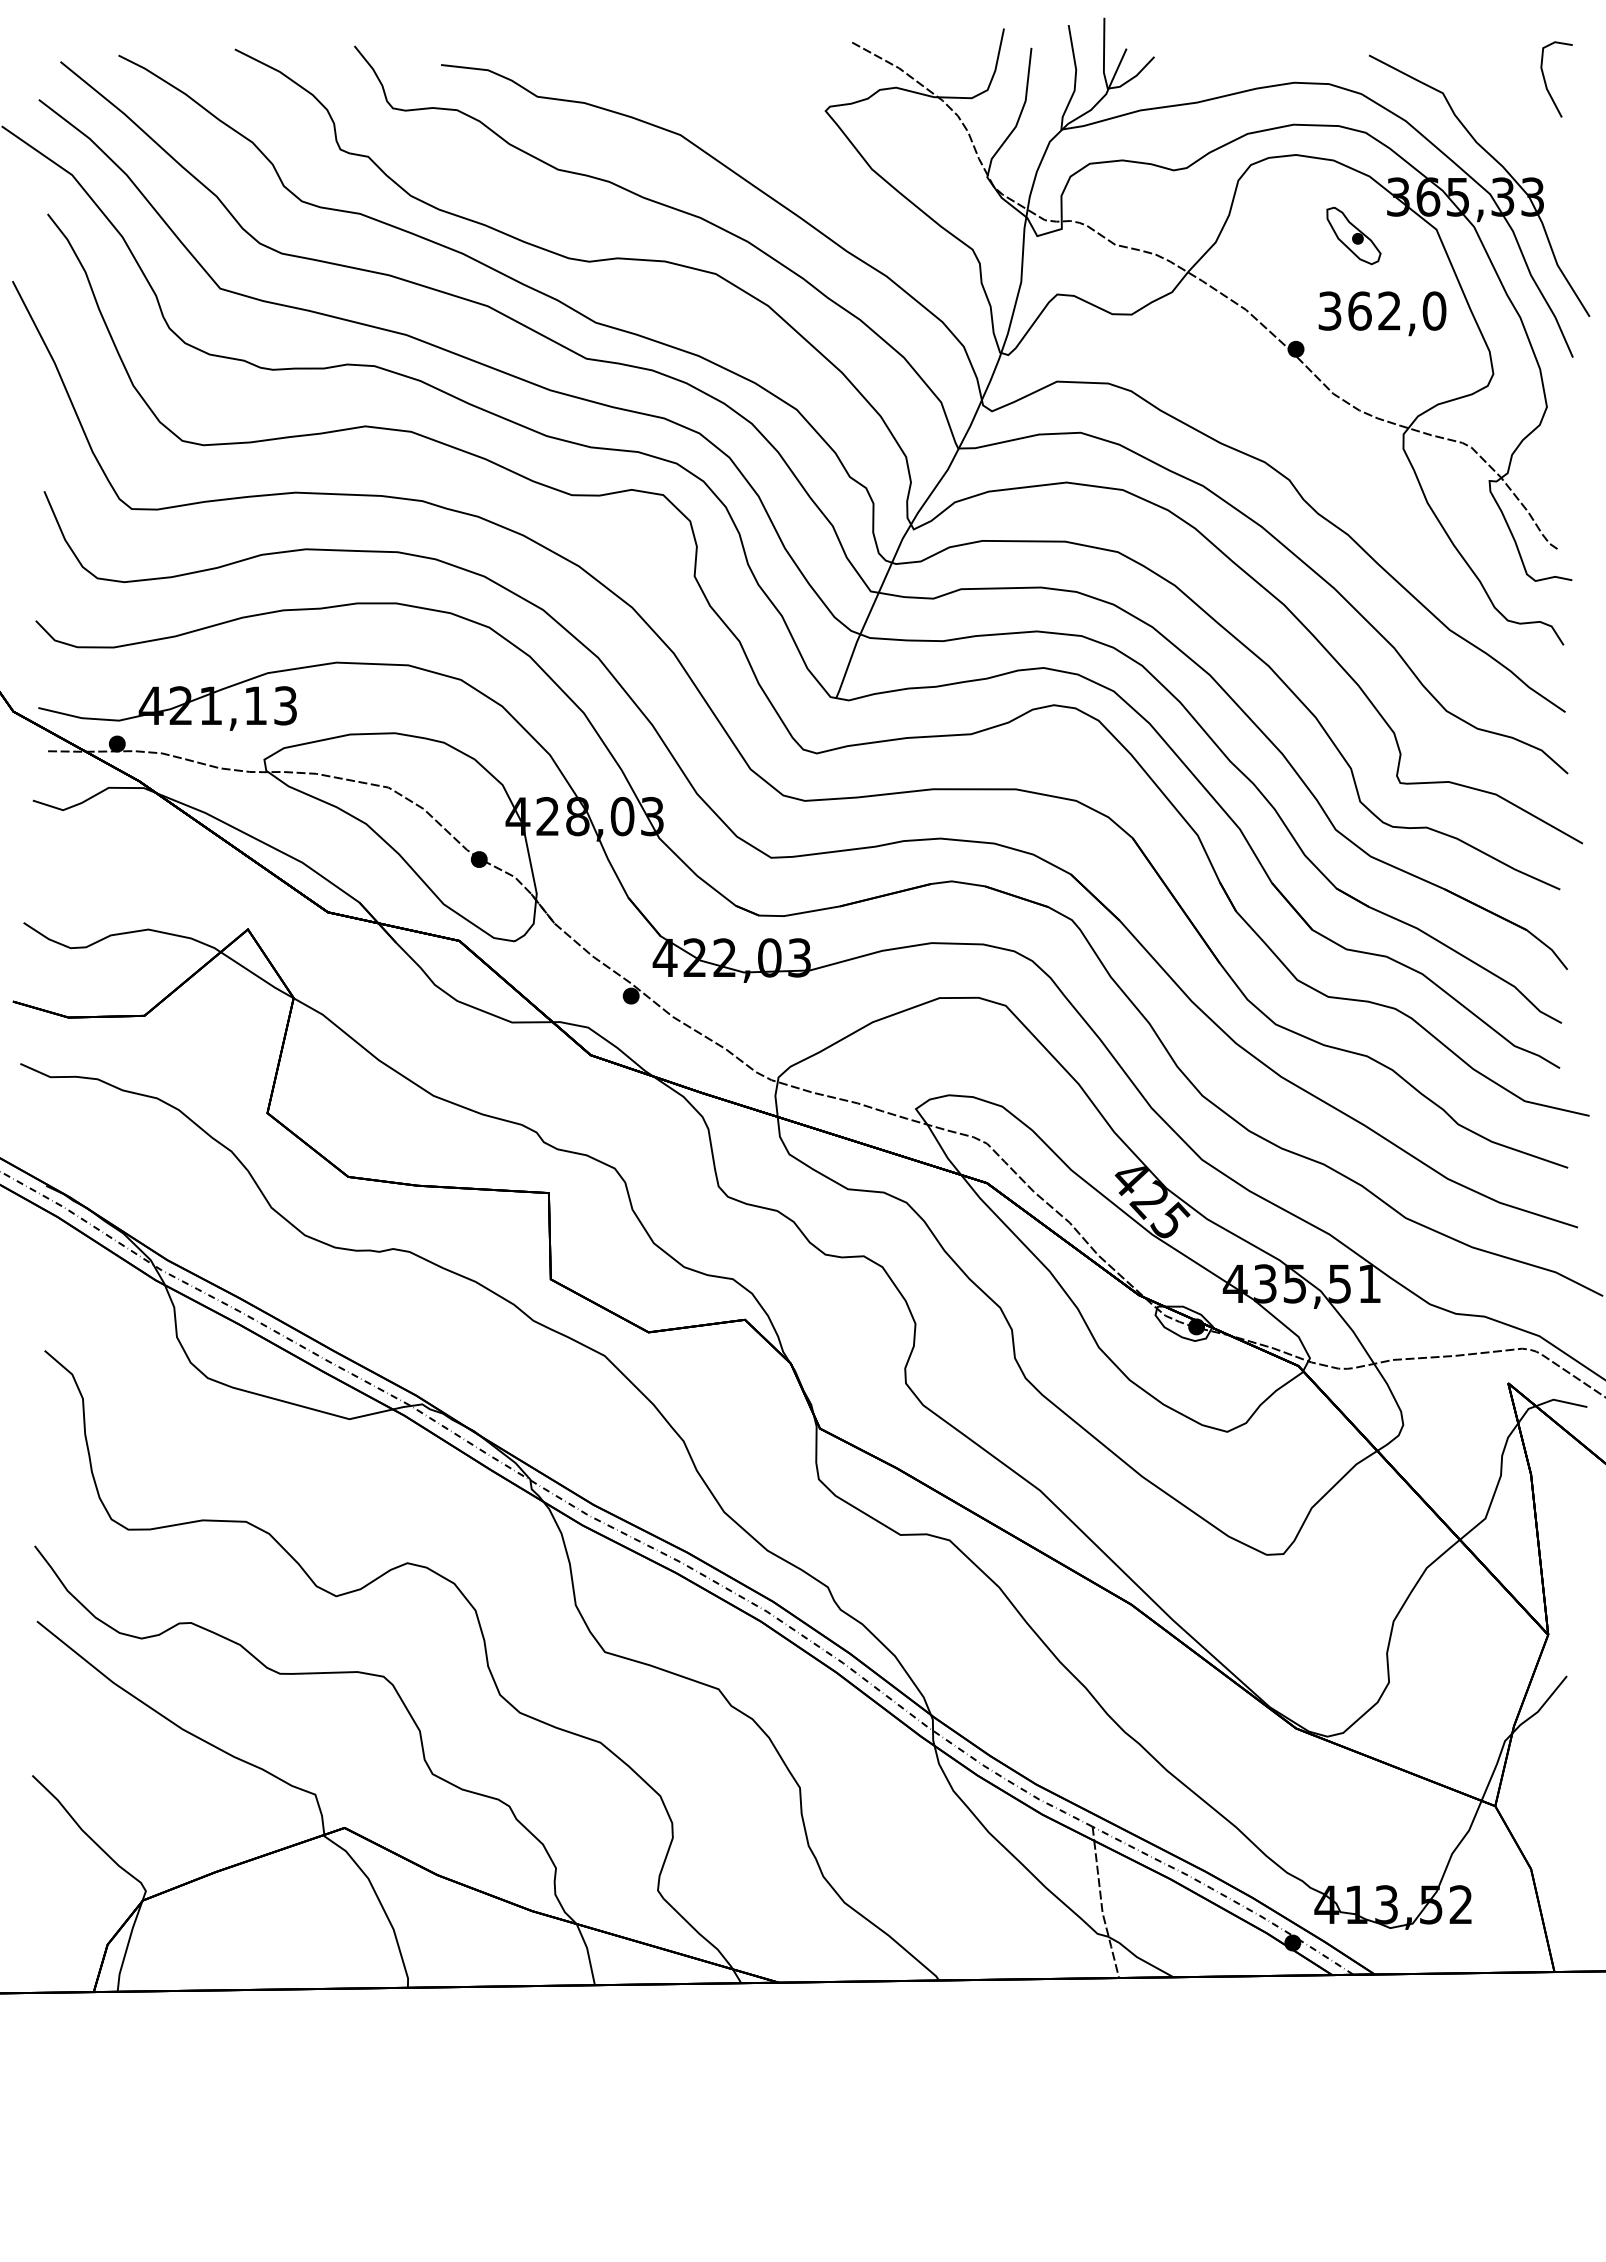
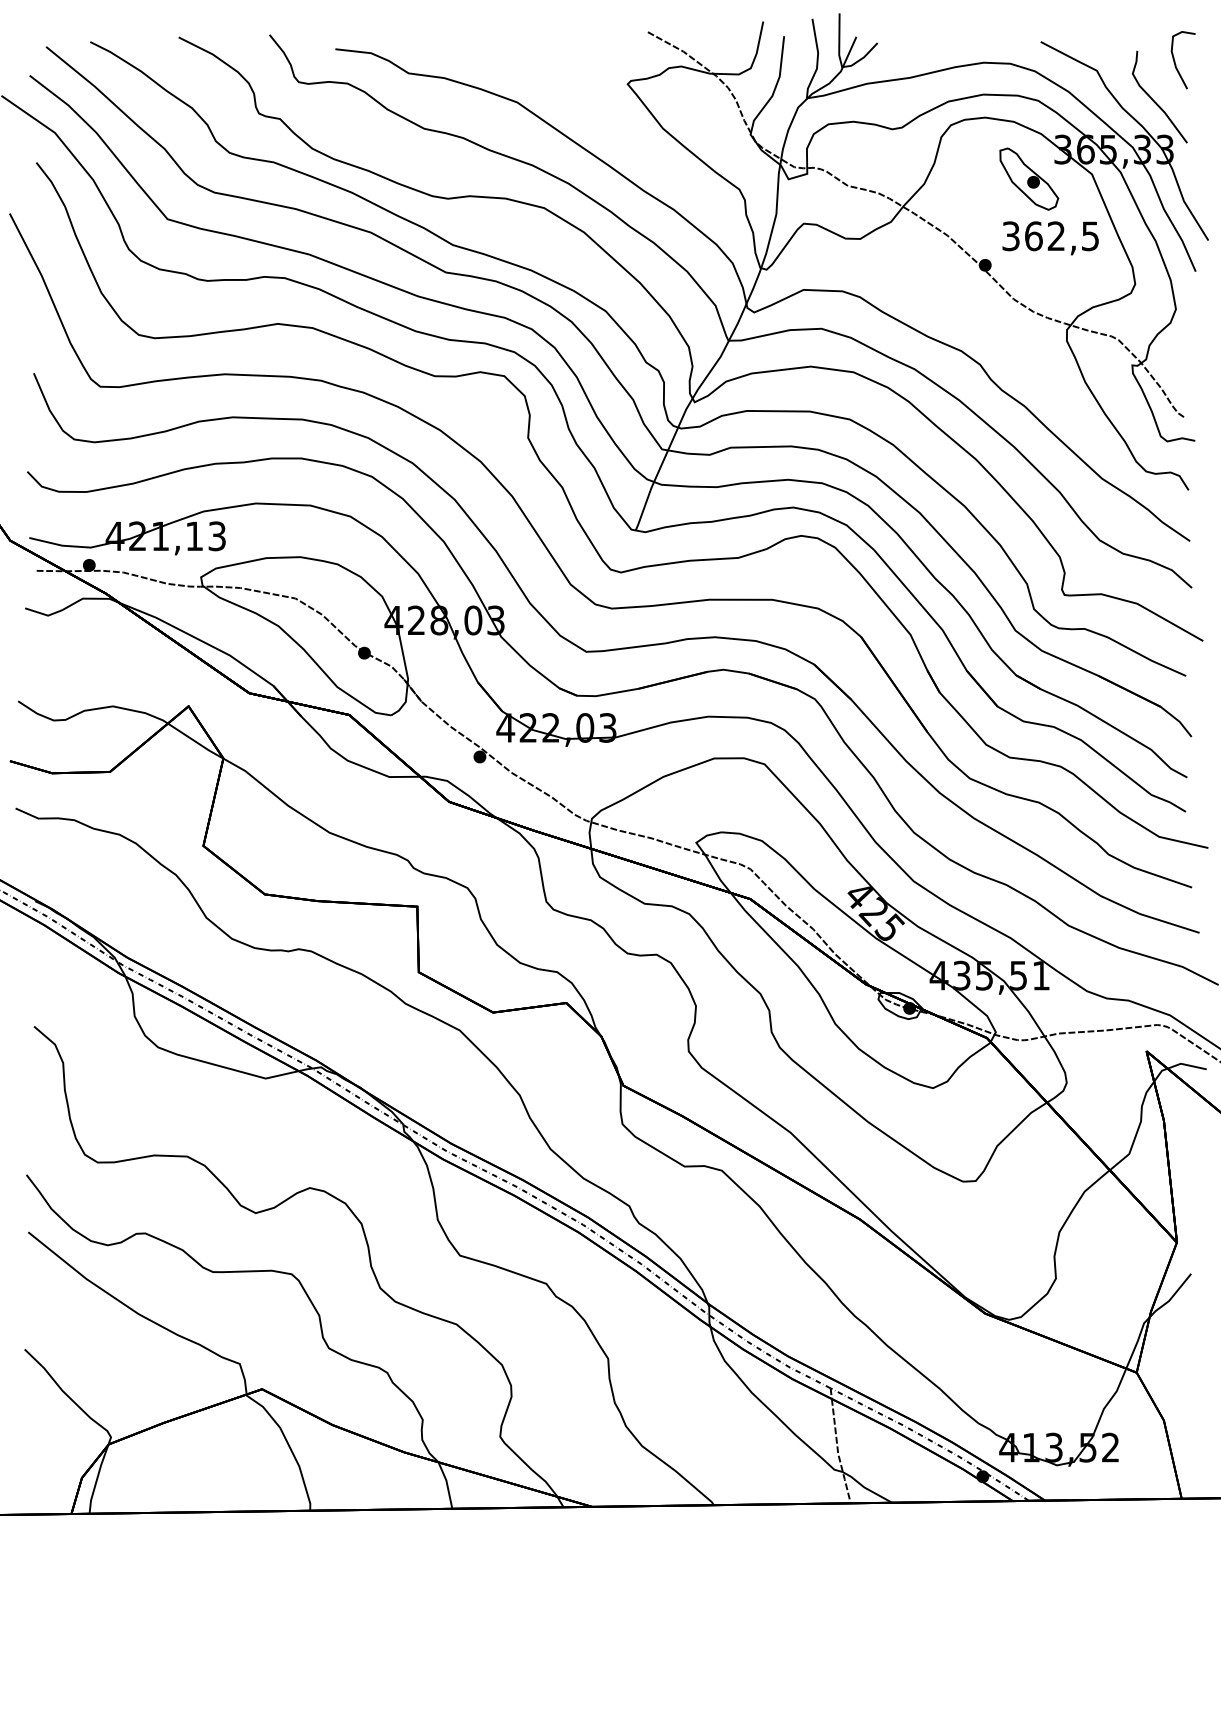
curve: (1519, 133) -> (1155, 101), added
part: (1353, 235) -> (1028, 178), size x1.43
text: (1434, 310) -> (1090, 235), 362,0 -> 362,5

